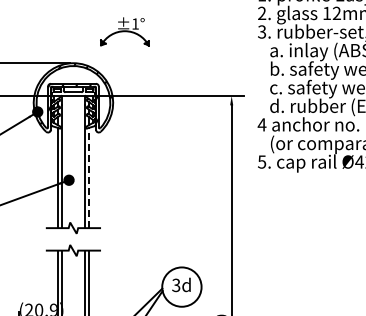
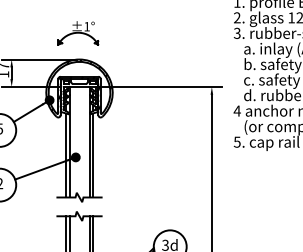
part: (124, 31) -> (77, 32), moved
line: (89, 177) -> (92, 155), dashed -> solid

